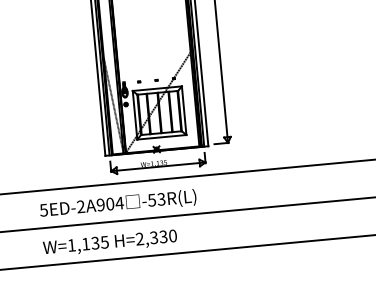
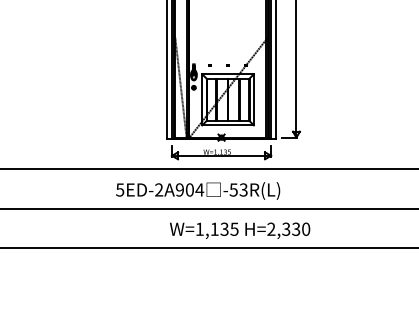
text: (118, 203) -> (198, 190), moved
text: (110, 242) -> (240, 230), moved

